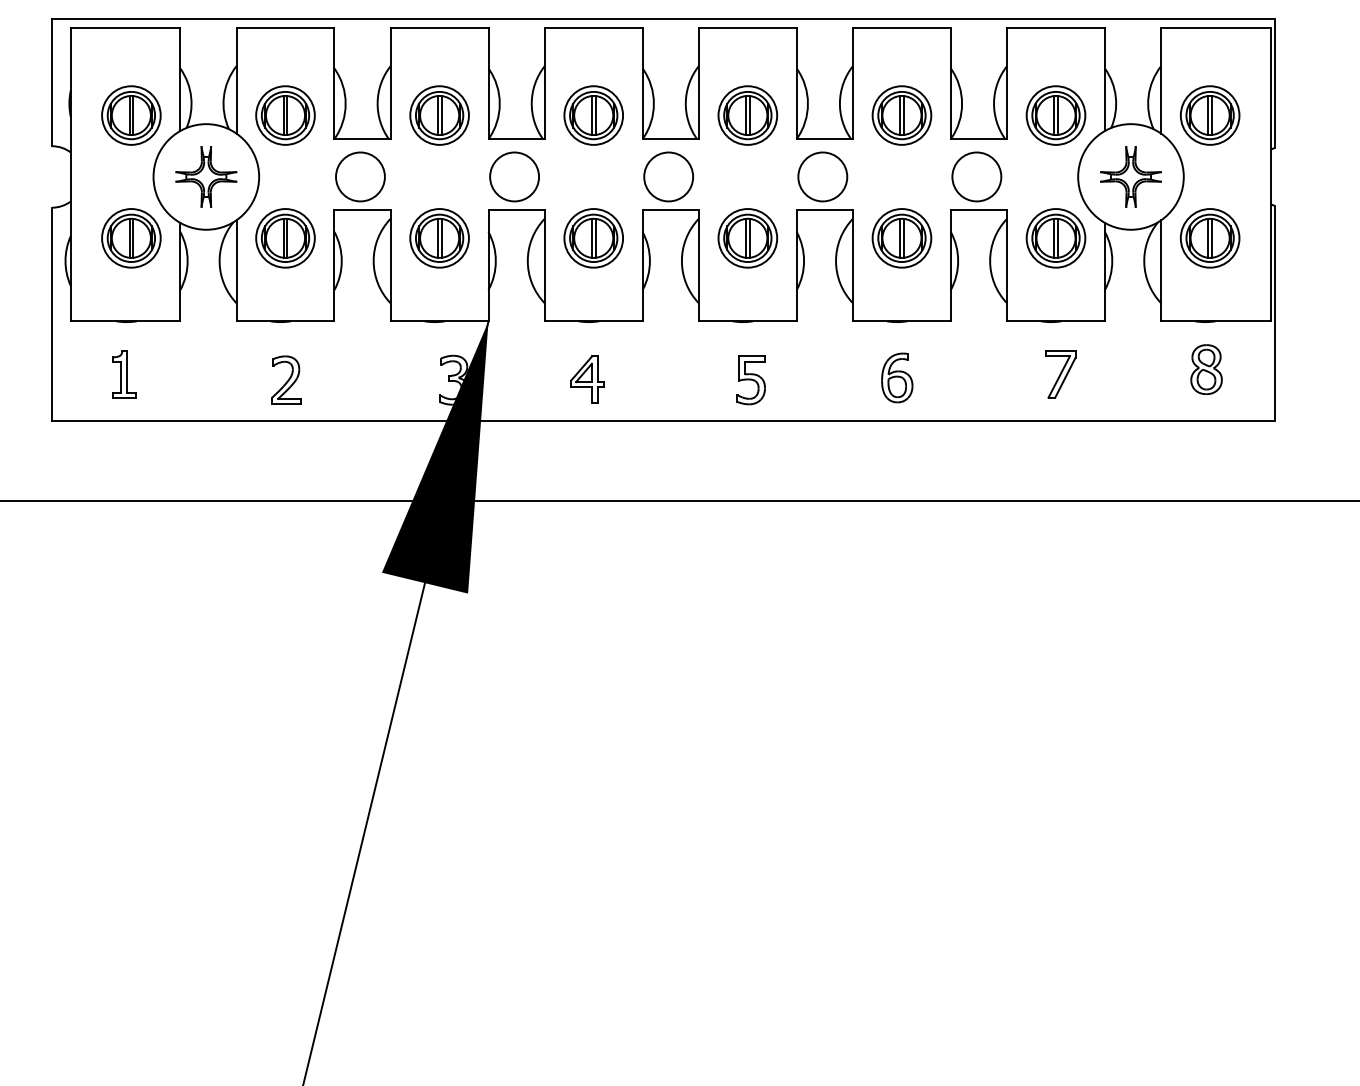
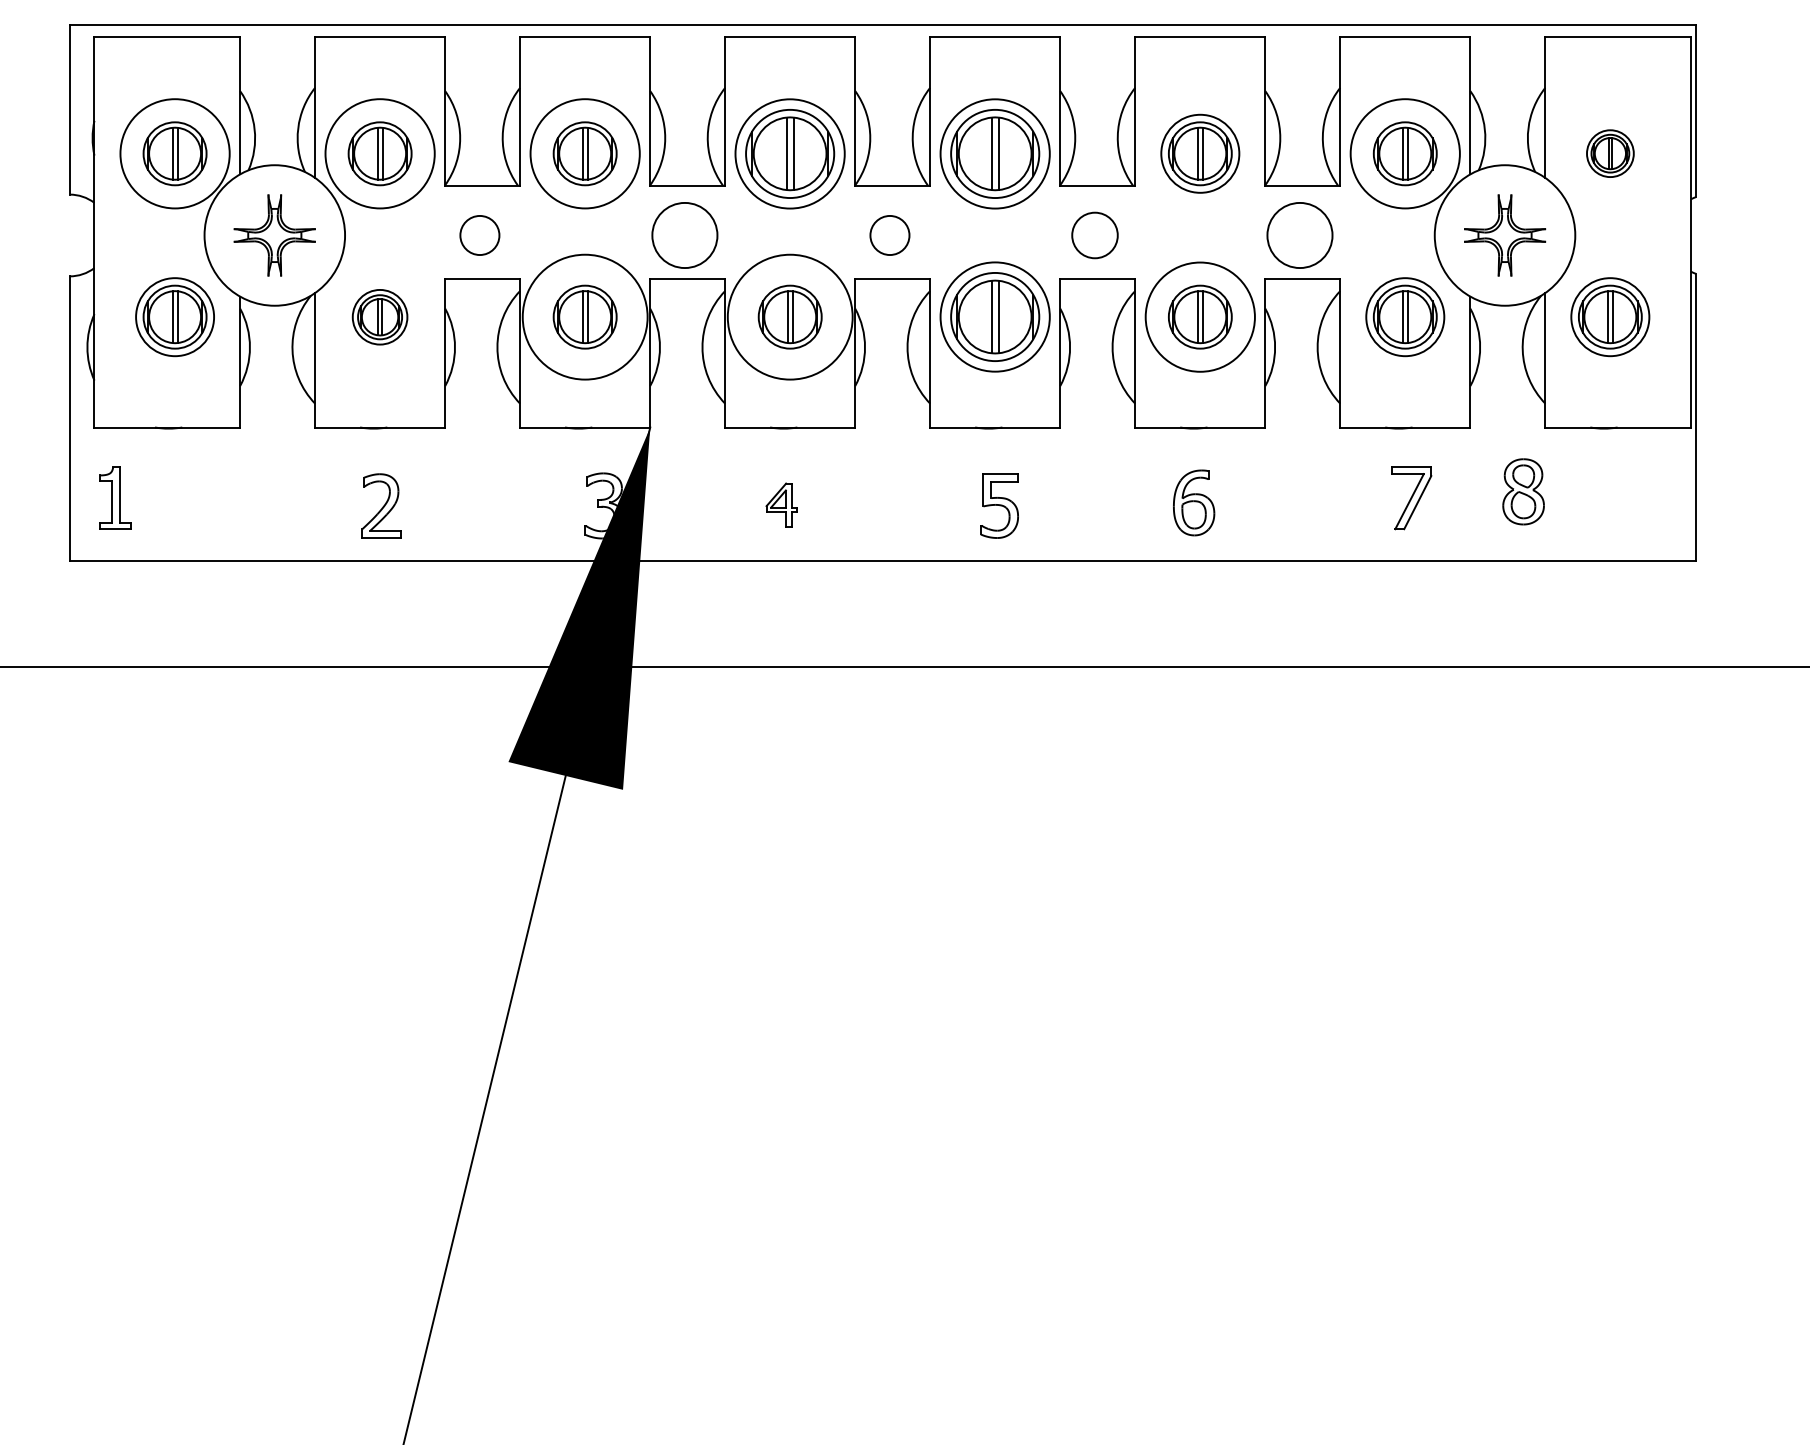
circle: (131, 115) -> (175, 153), size x1.4
circle: (285, 115) -> (380, 153), size x1.4
circle: (439, 115) -> (585, 153), size x1.4
part: (593, 115) -> (790, 153), size x1.4
part: (748, 115) -> (995, 153), size x1.4
circle: (1056, 115) -> (1405, 153), size x1.4
part: (1210, 115) -> (1610, 153), size x0.6
circle: (360, 176) -> (479, 235), size x0.6
circle: (668, 176) -> (889, 235), size x0.6
circle: (822, 176) -> (1094, 235), size x0.7
part: (285, 238) -> (379, 317), size x0.7
circle: (439, 238) -> (585, 317), size x1.6
circle: (593, 238) -> (790, 317), size x1.6
part: (748, 238) -> (995, 317), size x1.4
circle: (902, 238) -> (1200, 317), size x1.4
part: (1206, 369) -> (1523, 491), moved
part: (124, 373) -> (115, 497), moved
part: (587, 379) -> (781, 505), size x0.7

